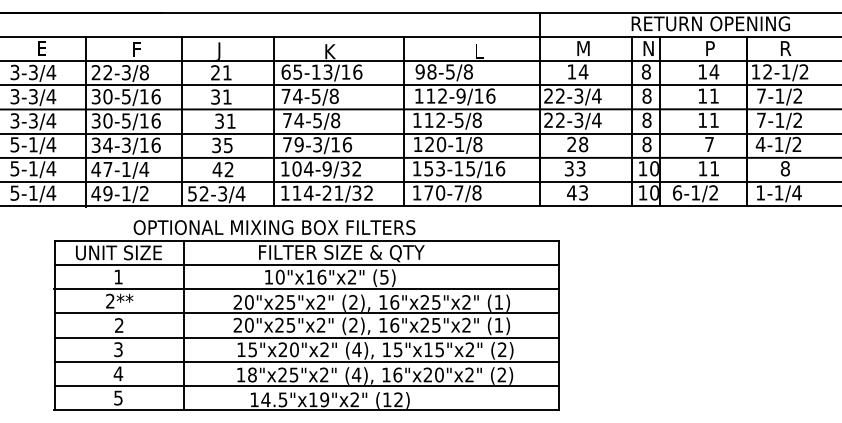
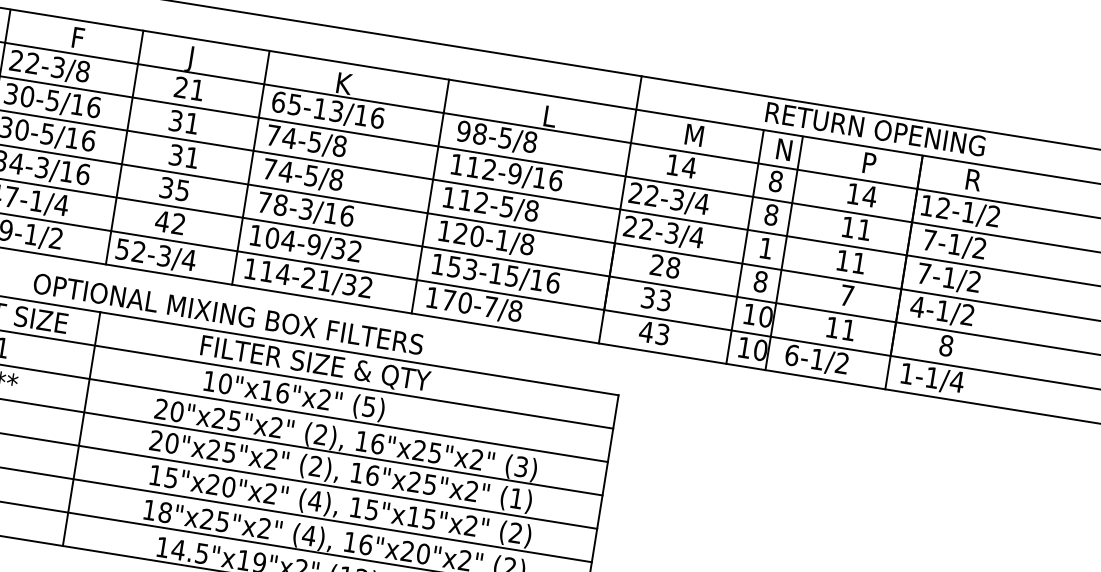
text: (646, 119) -> (765, 247), 8 -> 1
text: (298, 144) -> (279, 204), 79-3/16 -> 78-3/16
text: (498, 302) -> (520, 466), (1) -> (3)

